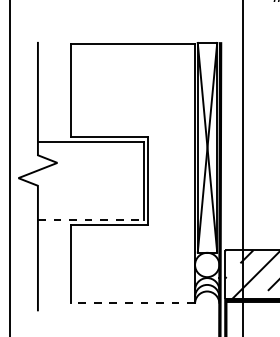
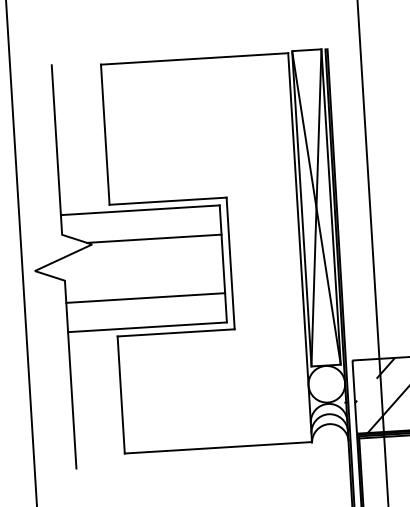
line: (98, 161) -> (153, 238), added
line: (90, 200) -> (145, 298), added
line: (90, 219) -> (147, 326), dashed -> solid
line: (132, 302) -> (217, 447), dashed -> solid

